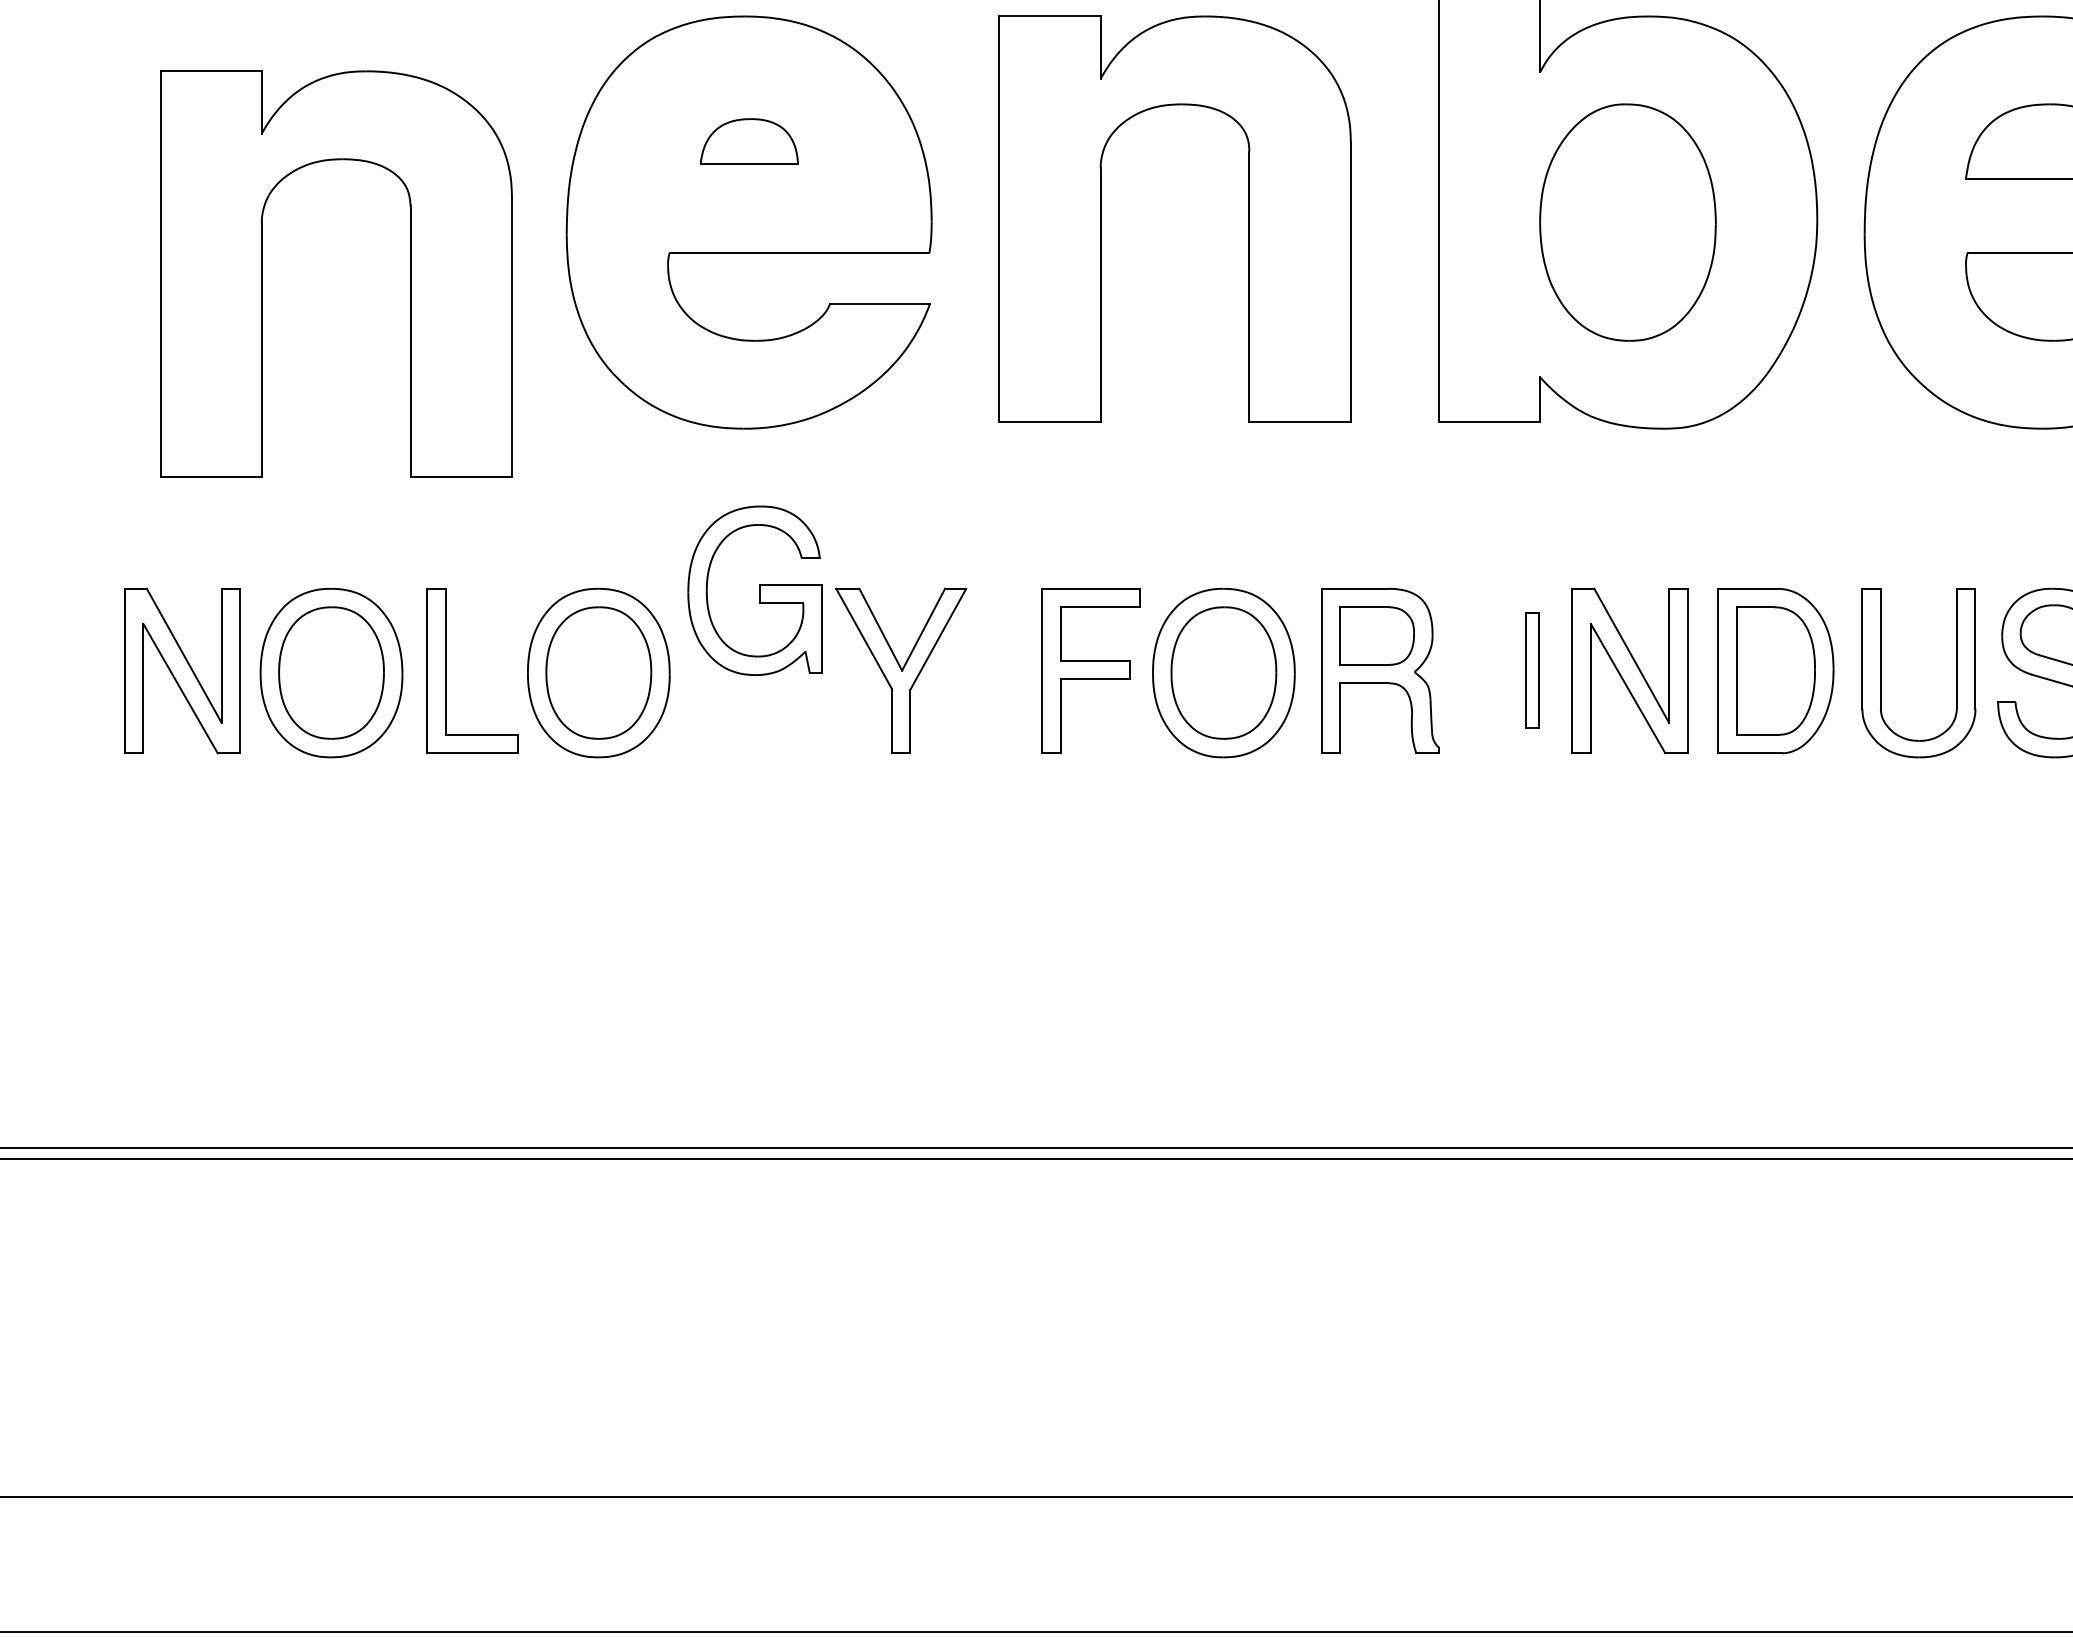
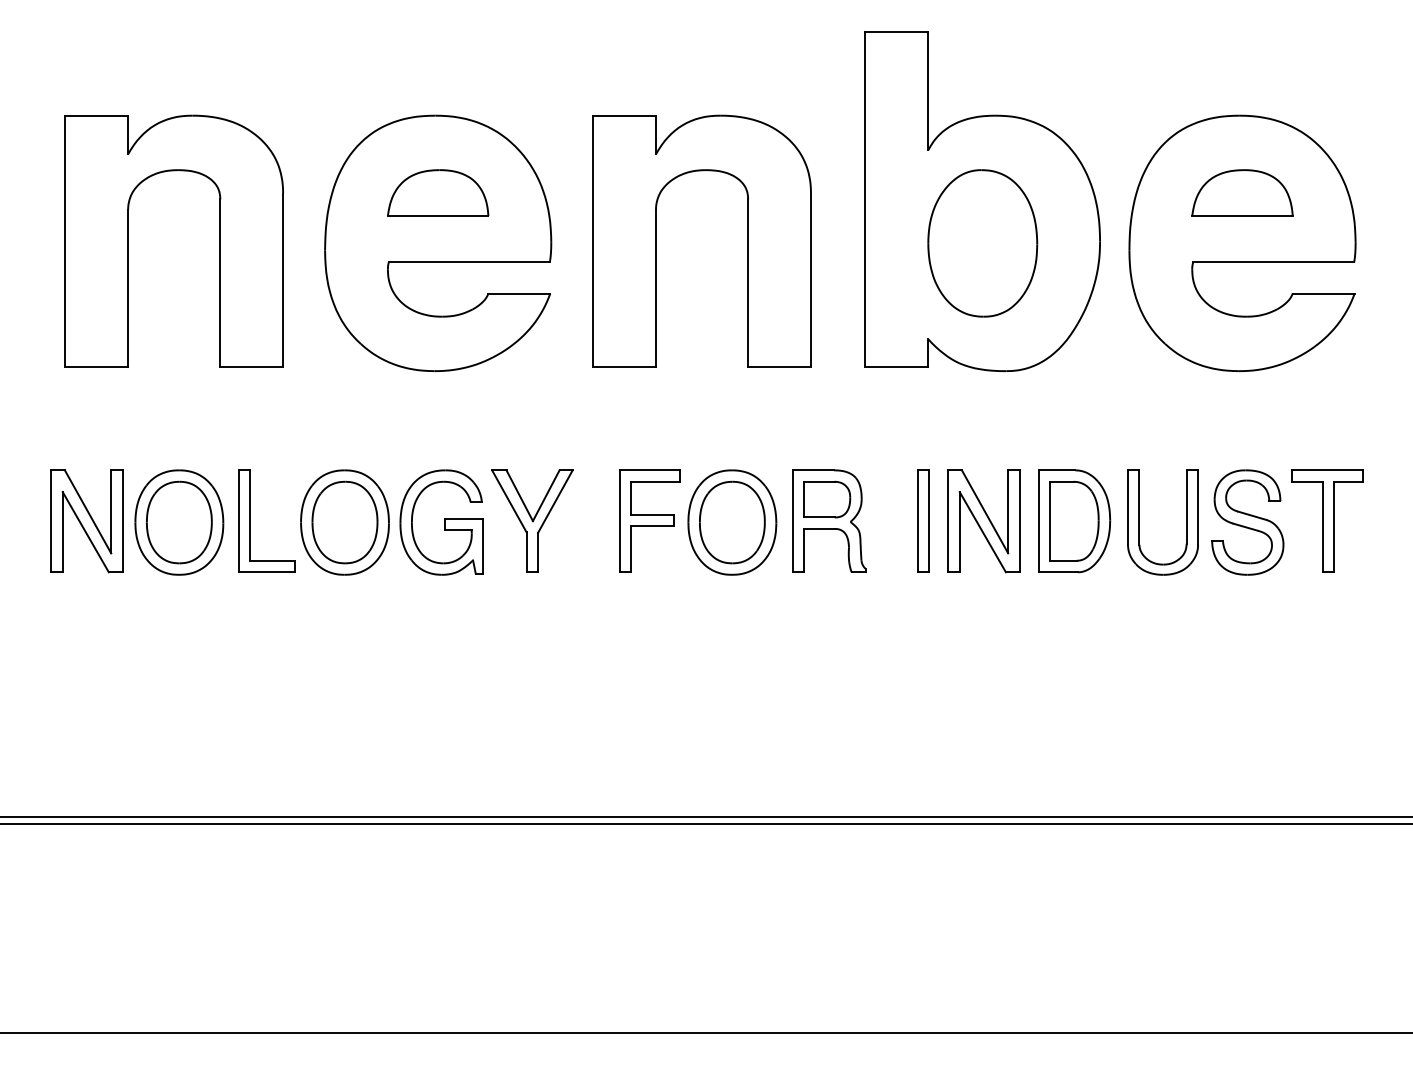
part: (749, 140) -> (438, 192), size x1.67
part: (262, 272) -> (128, 240), moved
part: (754, 590) -> (441, 522), moved
part: (1532, 669) -> (923, 520), size x1.43

